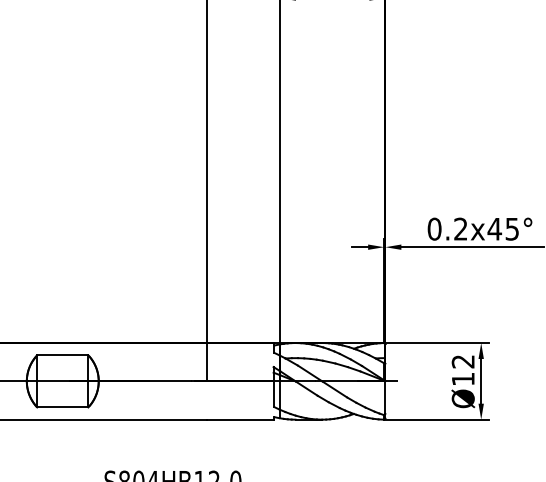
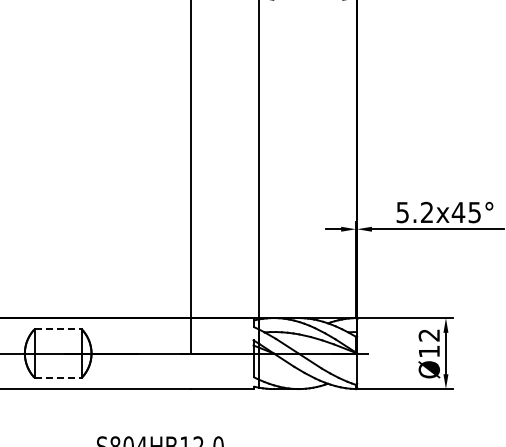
text: (434, 229) -> (402, 212), 0.2x45° -> 5.2x45°
line: (63, 355) -> (58, 329), solid -> dashed
line: (63, 407) -> (58, 377), solid -> dashed

